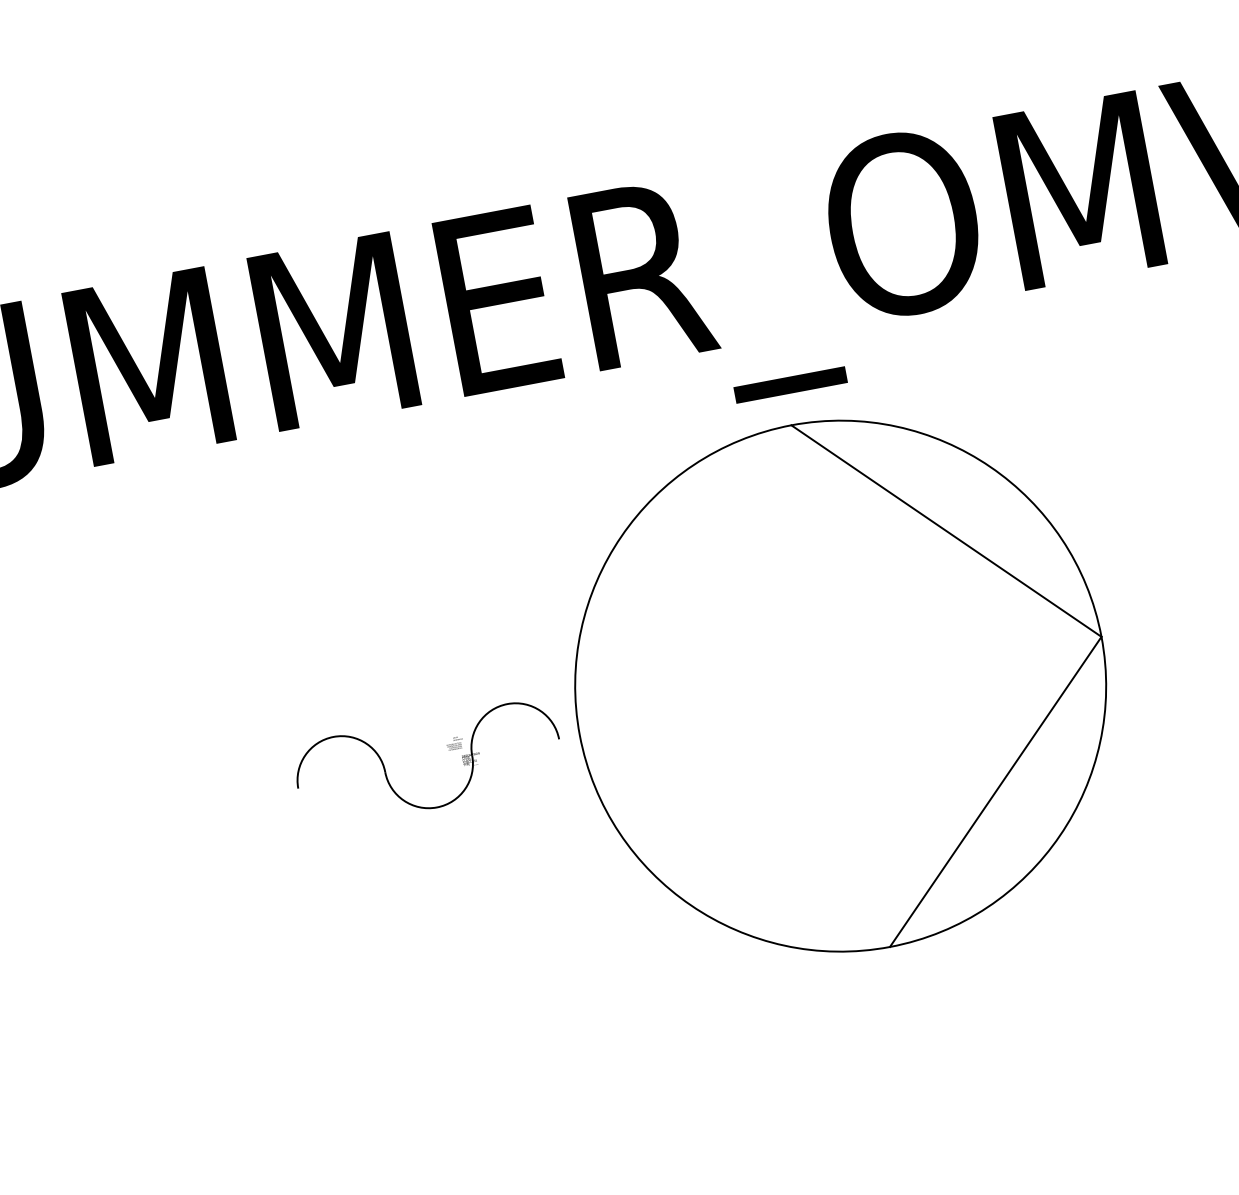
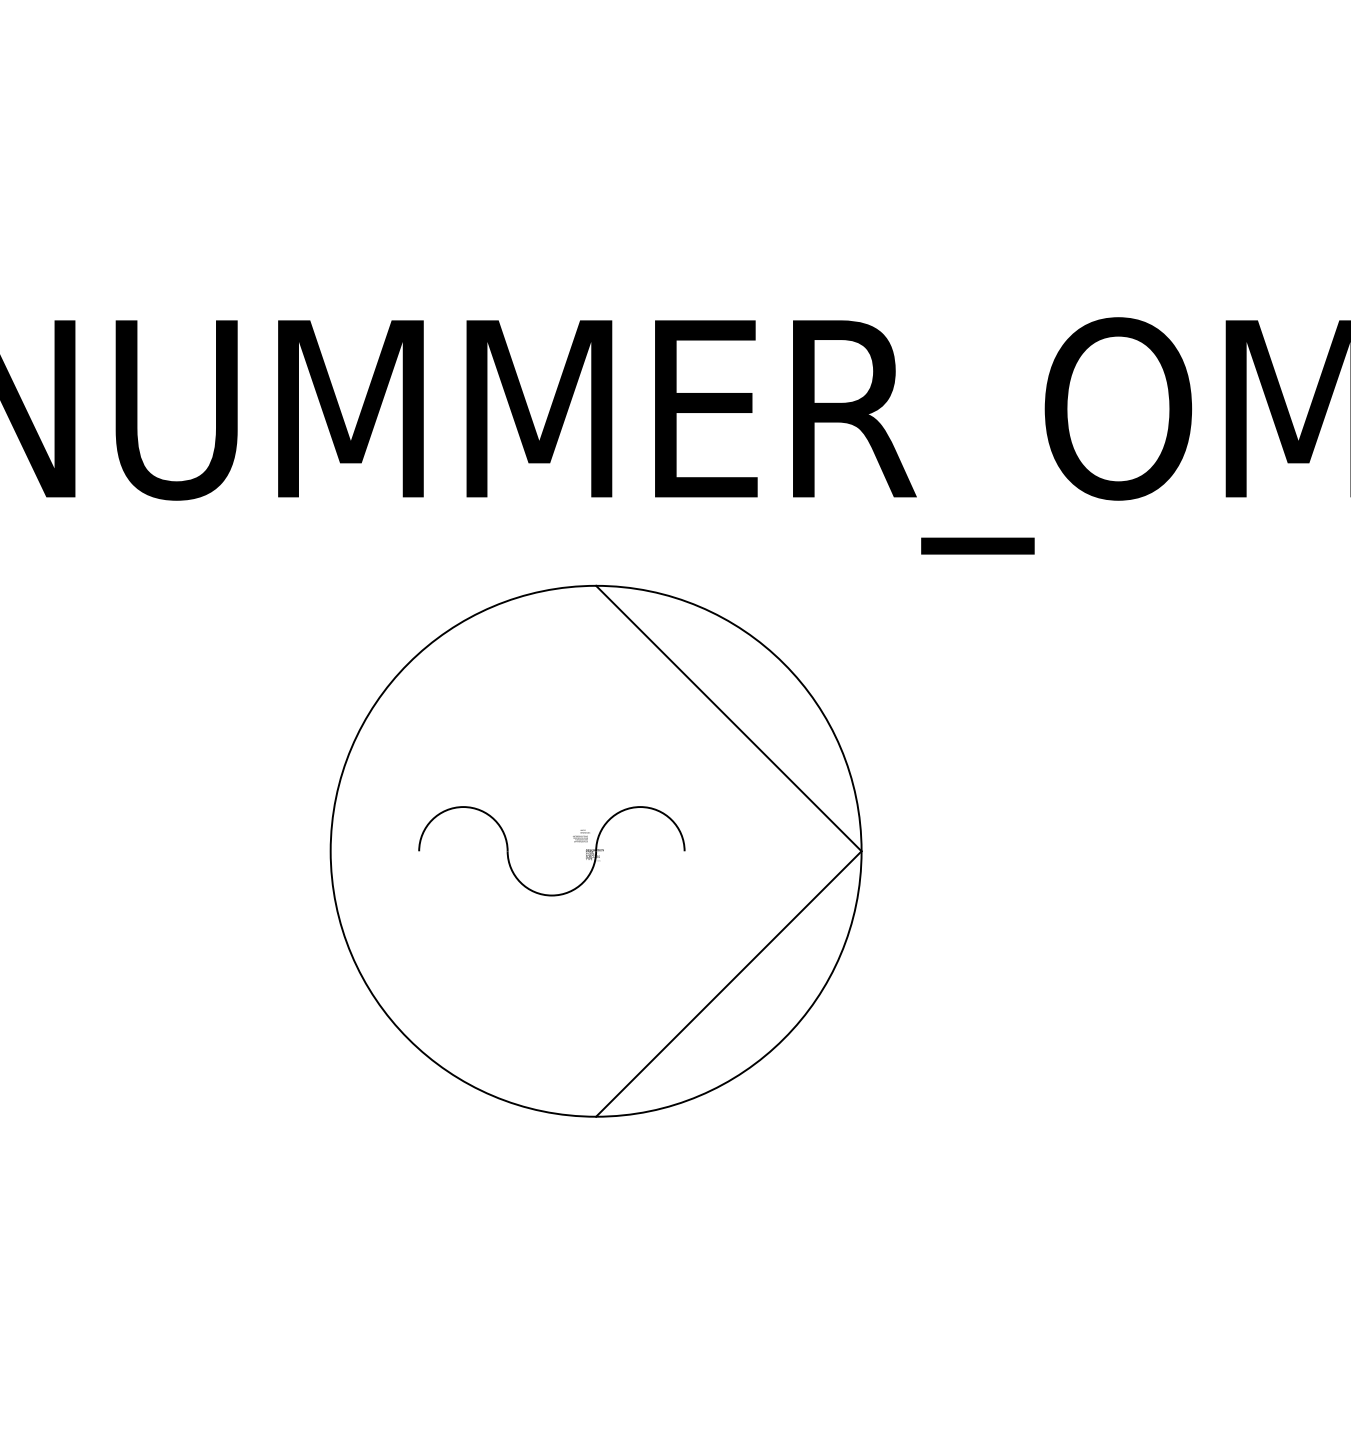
part: (839, 685) -> (595, 850), moved

